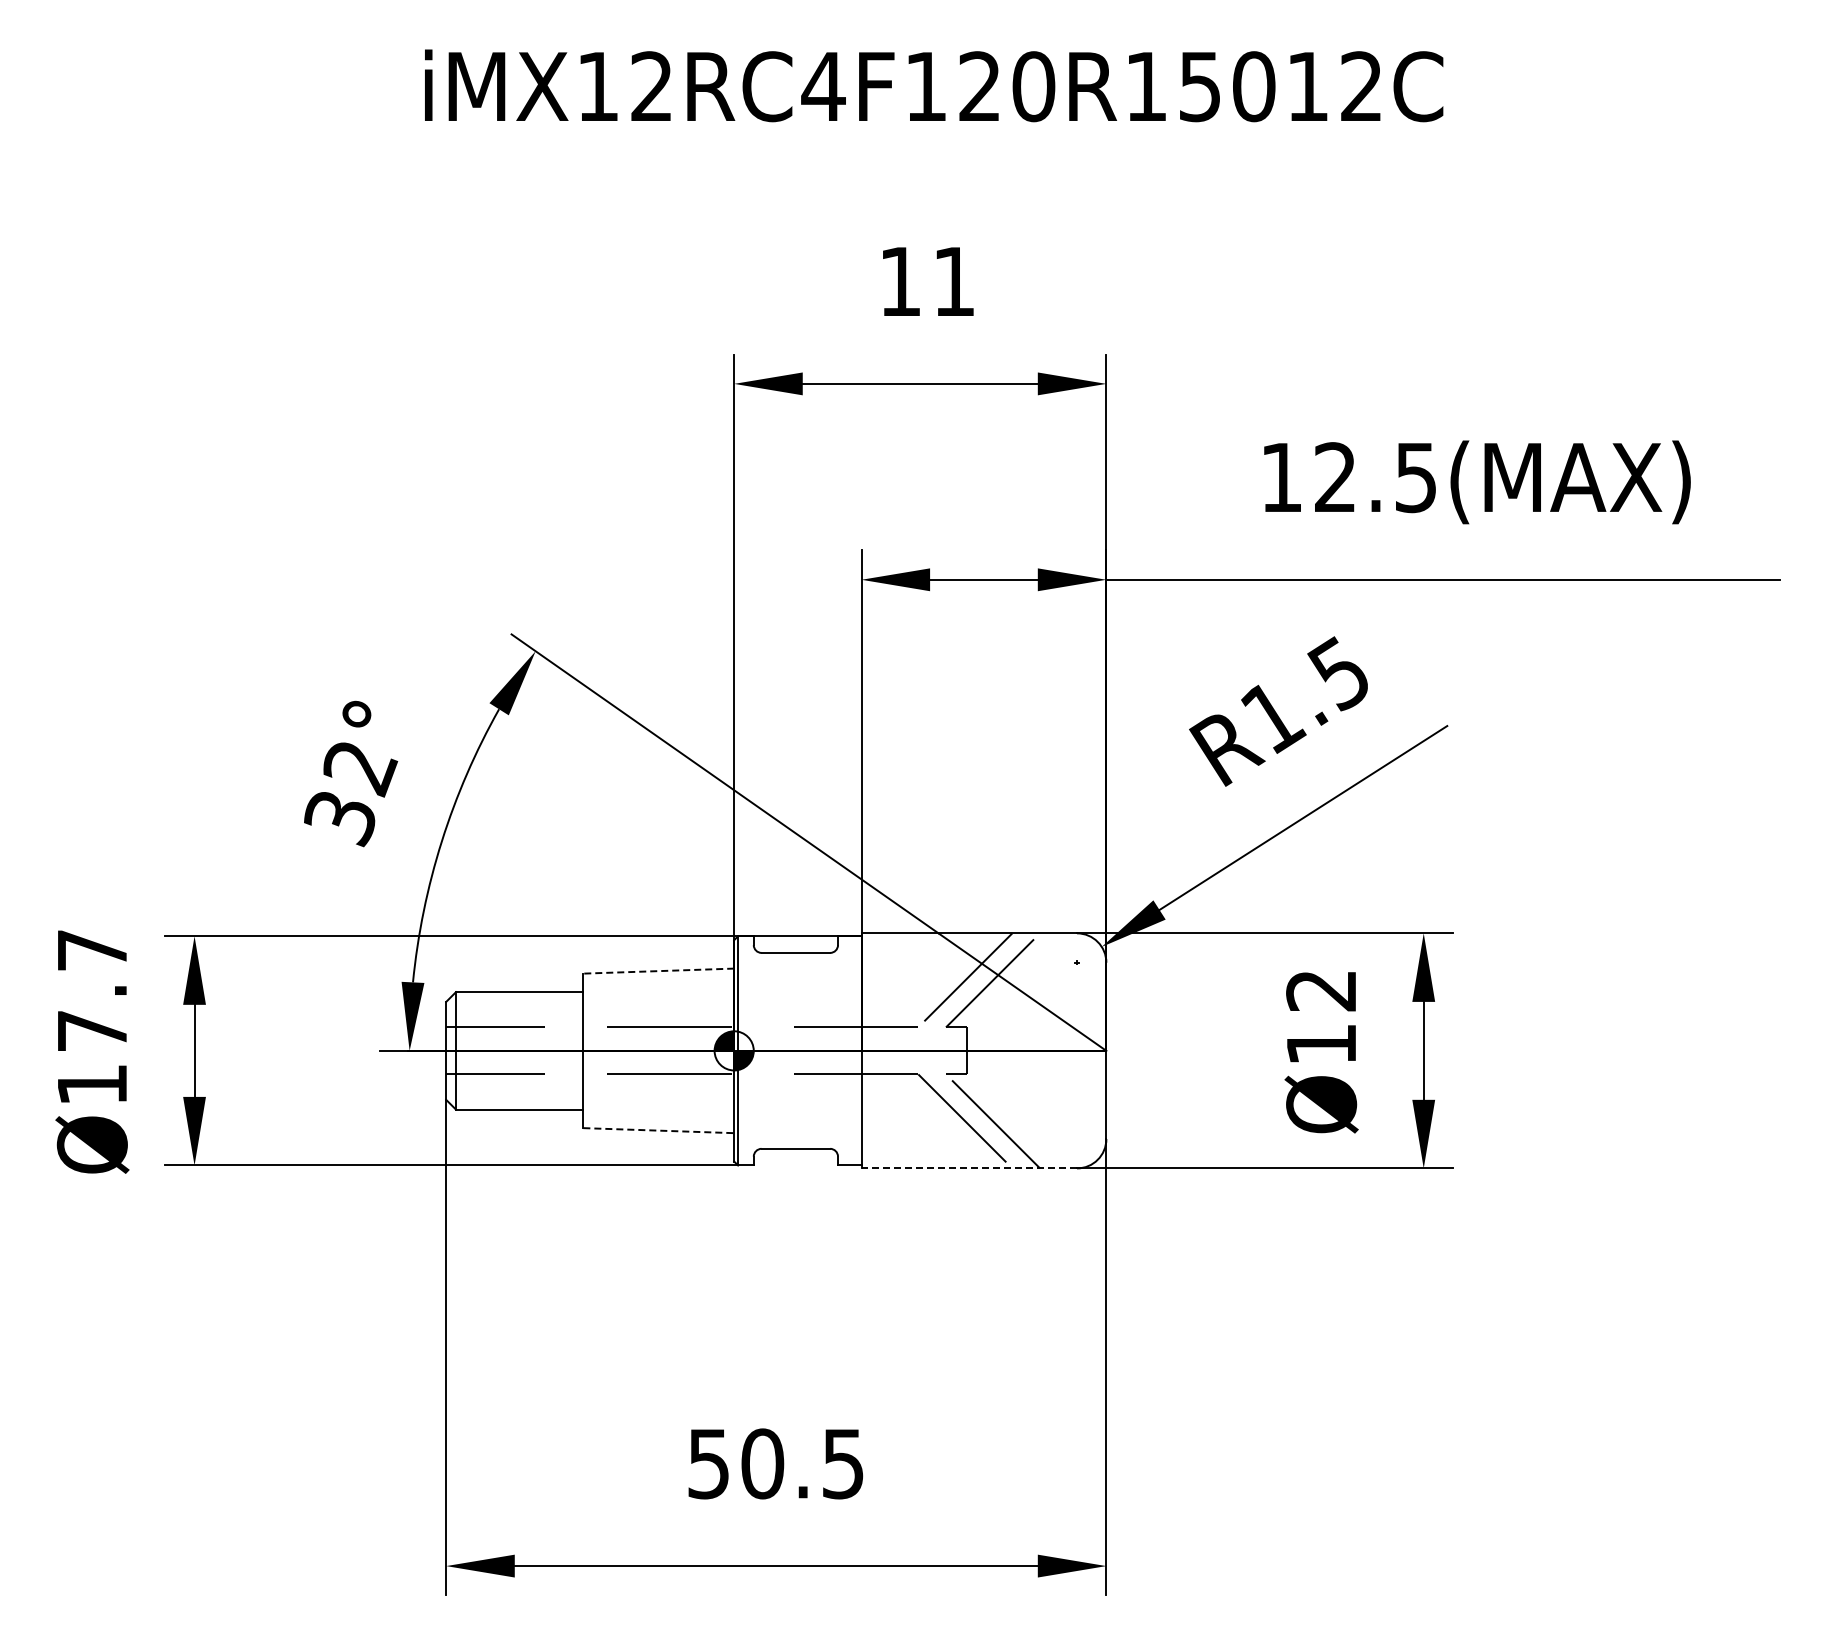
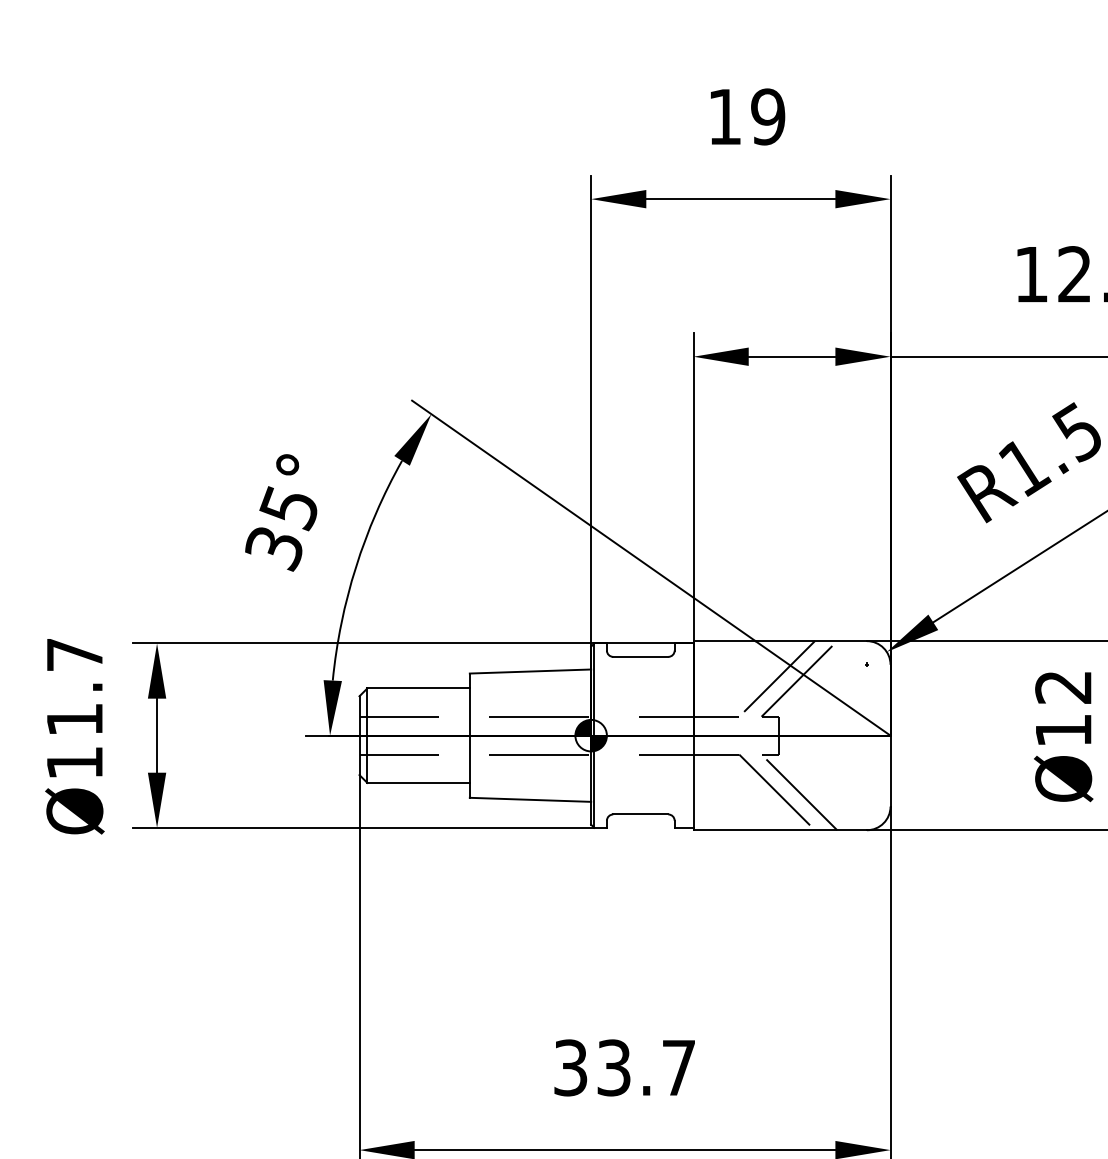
text: (954, 281) -> (768, 116), 11 -> 19
text: (359, 768) -> (289, 508), 32° -> 35°
line: (658, 971) -> (530, 671), dashed -> solid
text: (92, 1030) -> (74, 719), Ø17.7 -> Ø11.7
line: (659, 1130) -> (531, 799), dashed -> solid
line: (969, 1168) -> (780, 830), dashed -> solid
text: (775, 1463) -> (624, 1067), 50.5 -> 33.7

